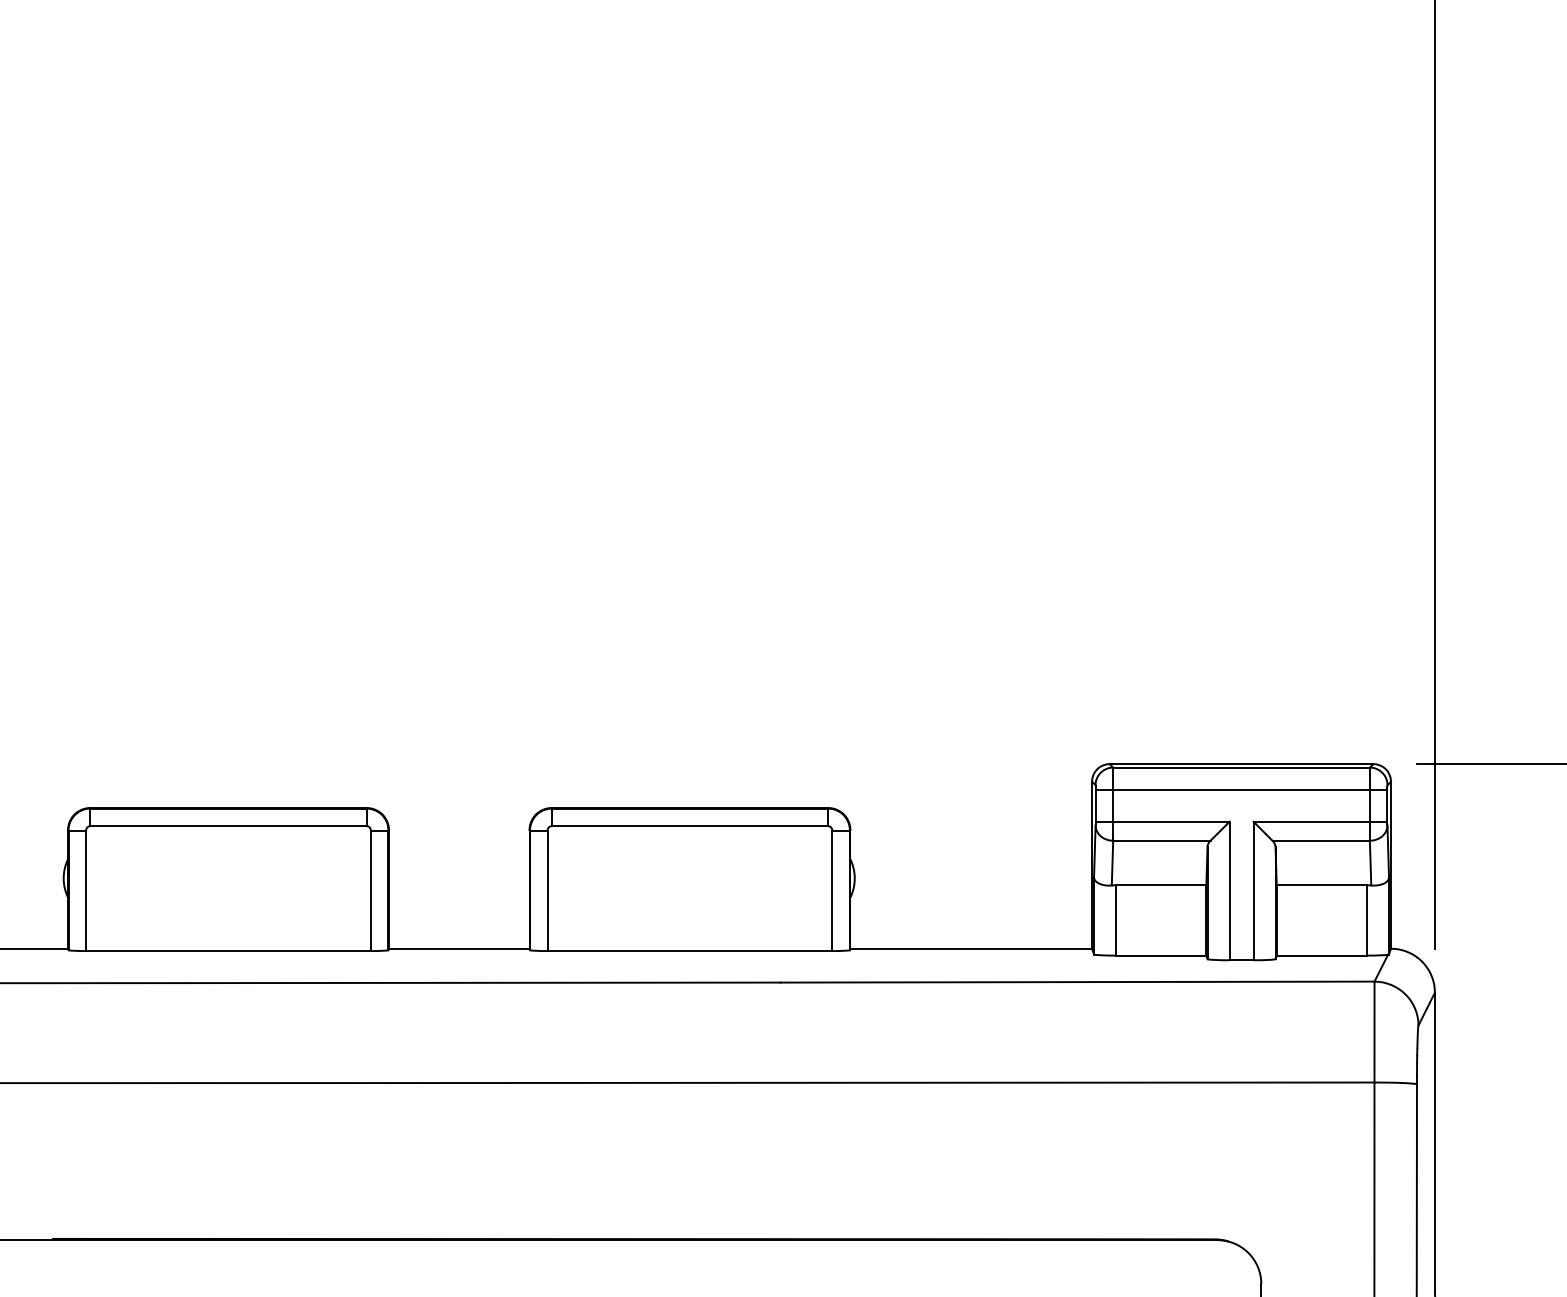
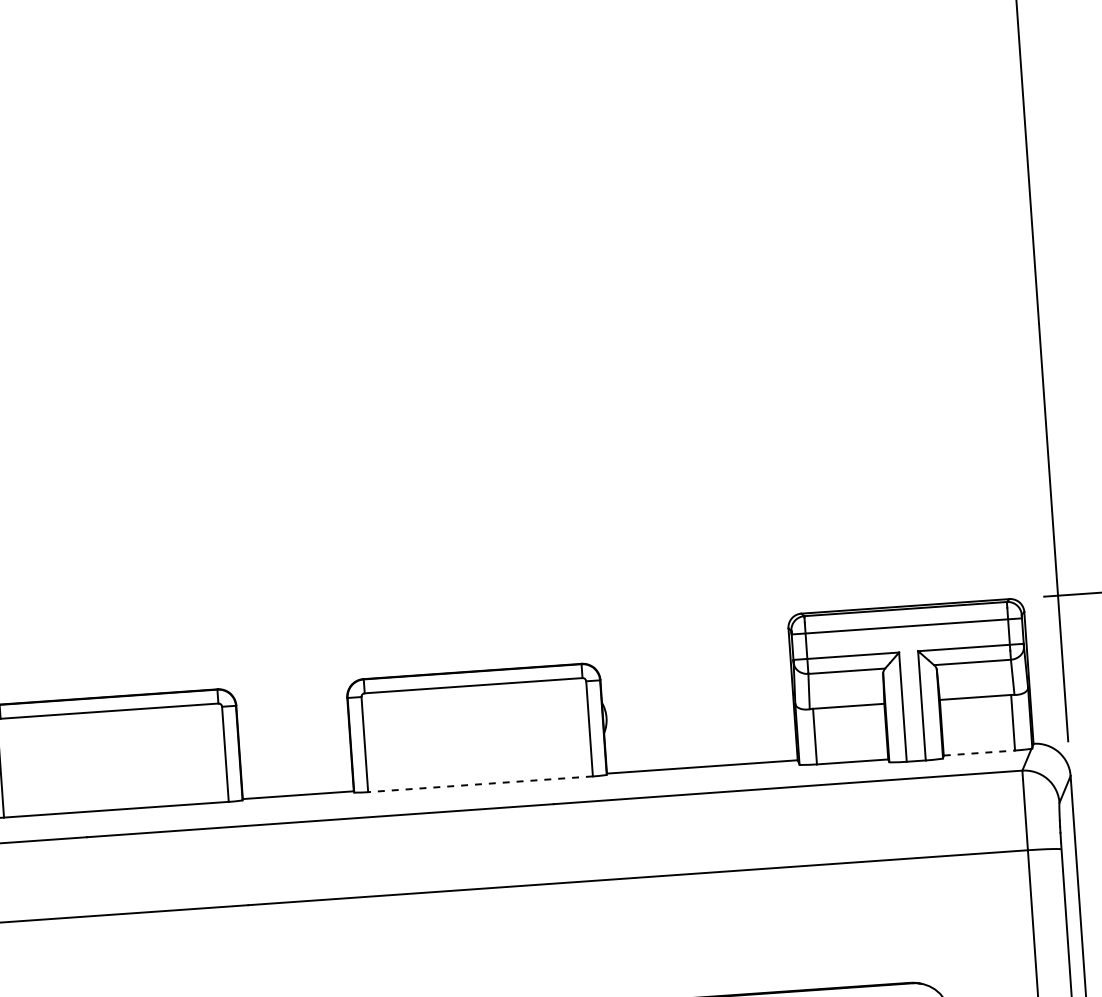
line: (689, 951) -> (480, 784), solid -> dashed
line: (1322, 955) -> (979, 752), solid -> dashed

